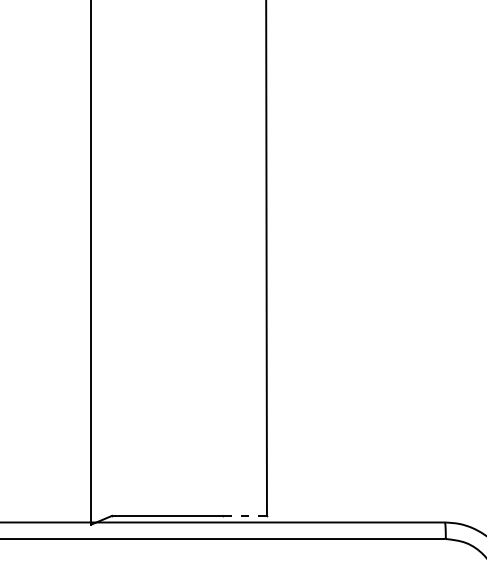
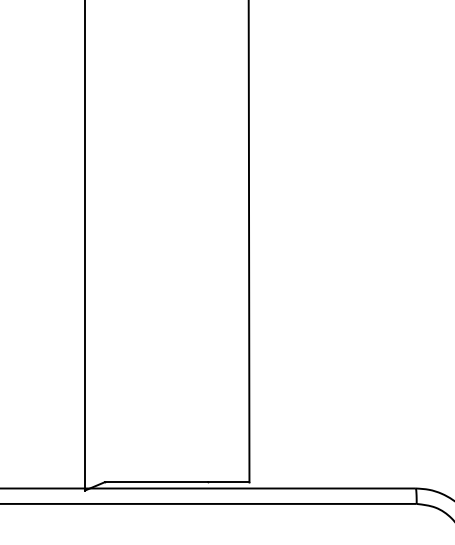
line: (245, 515) -> (229, 481), dashed -> solid

